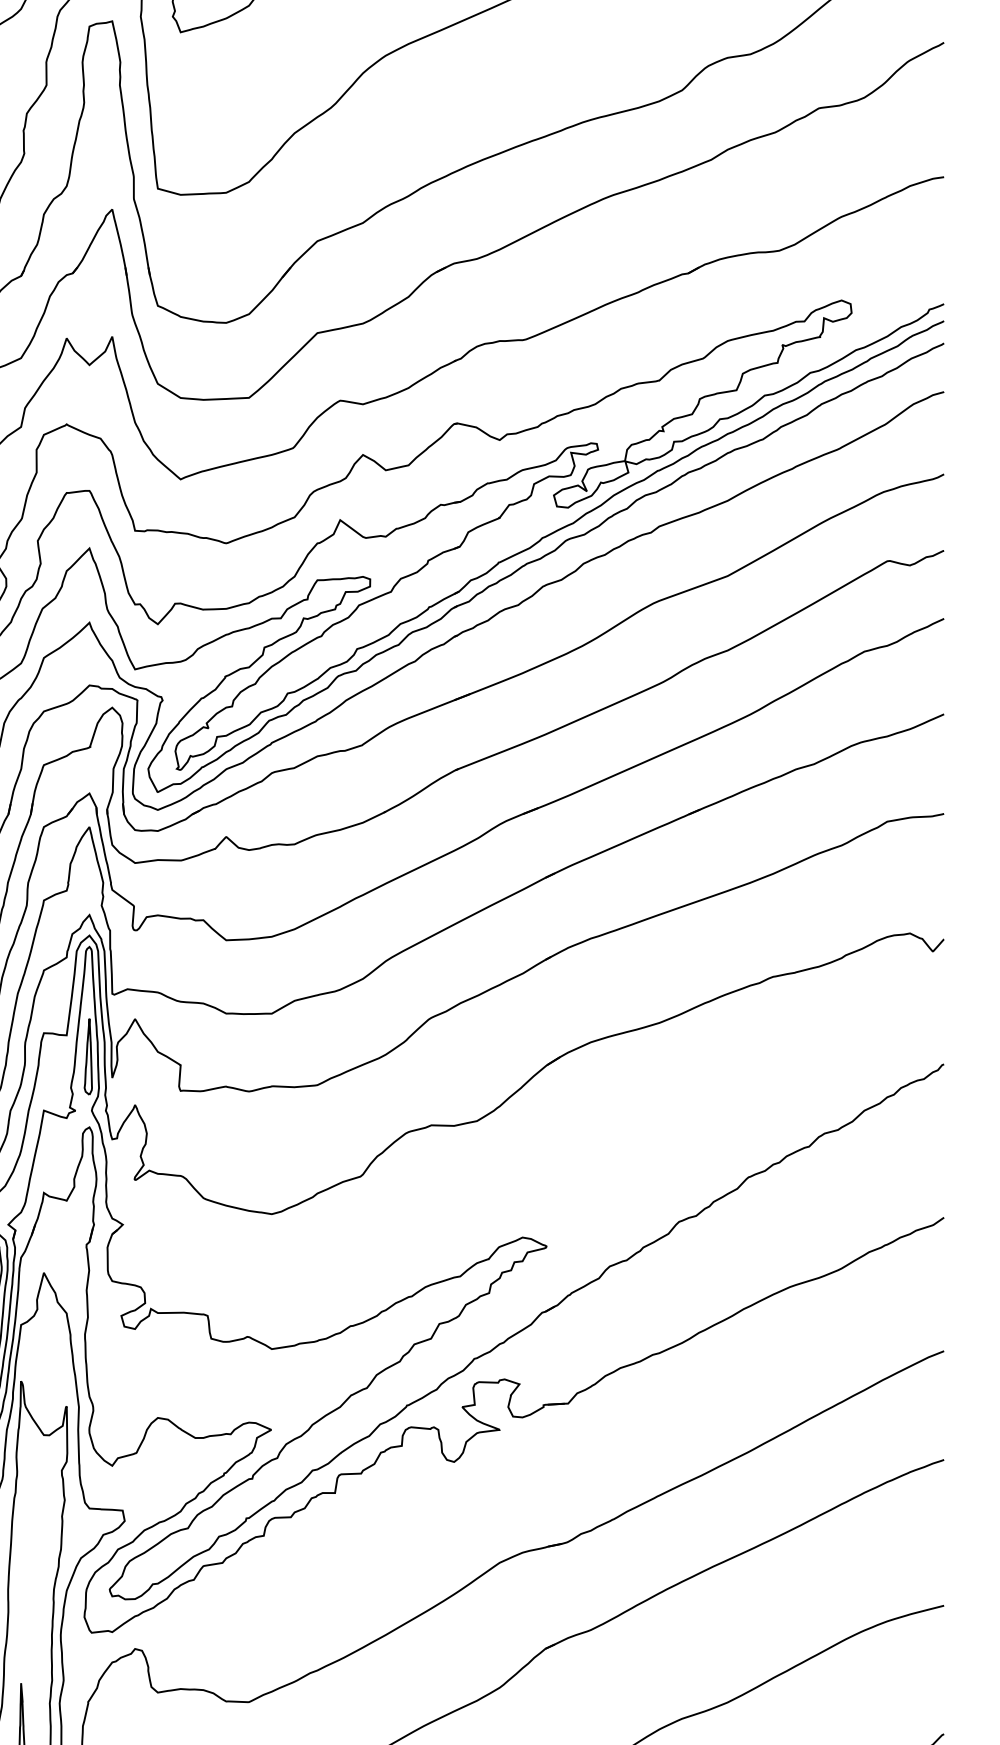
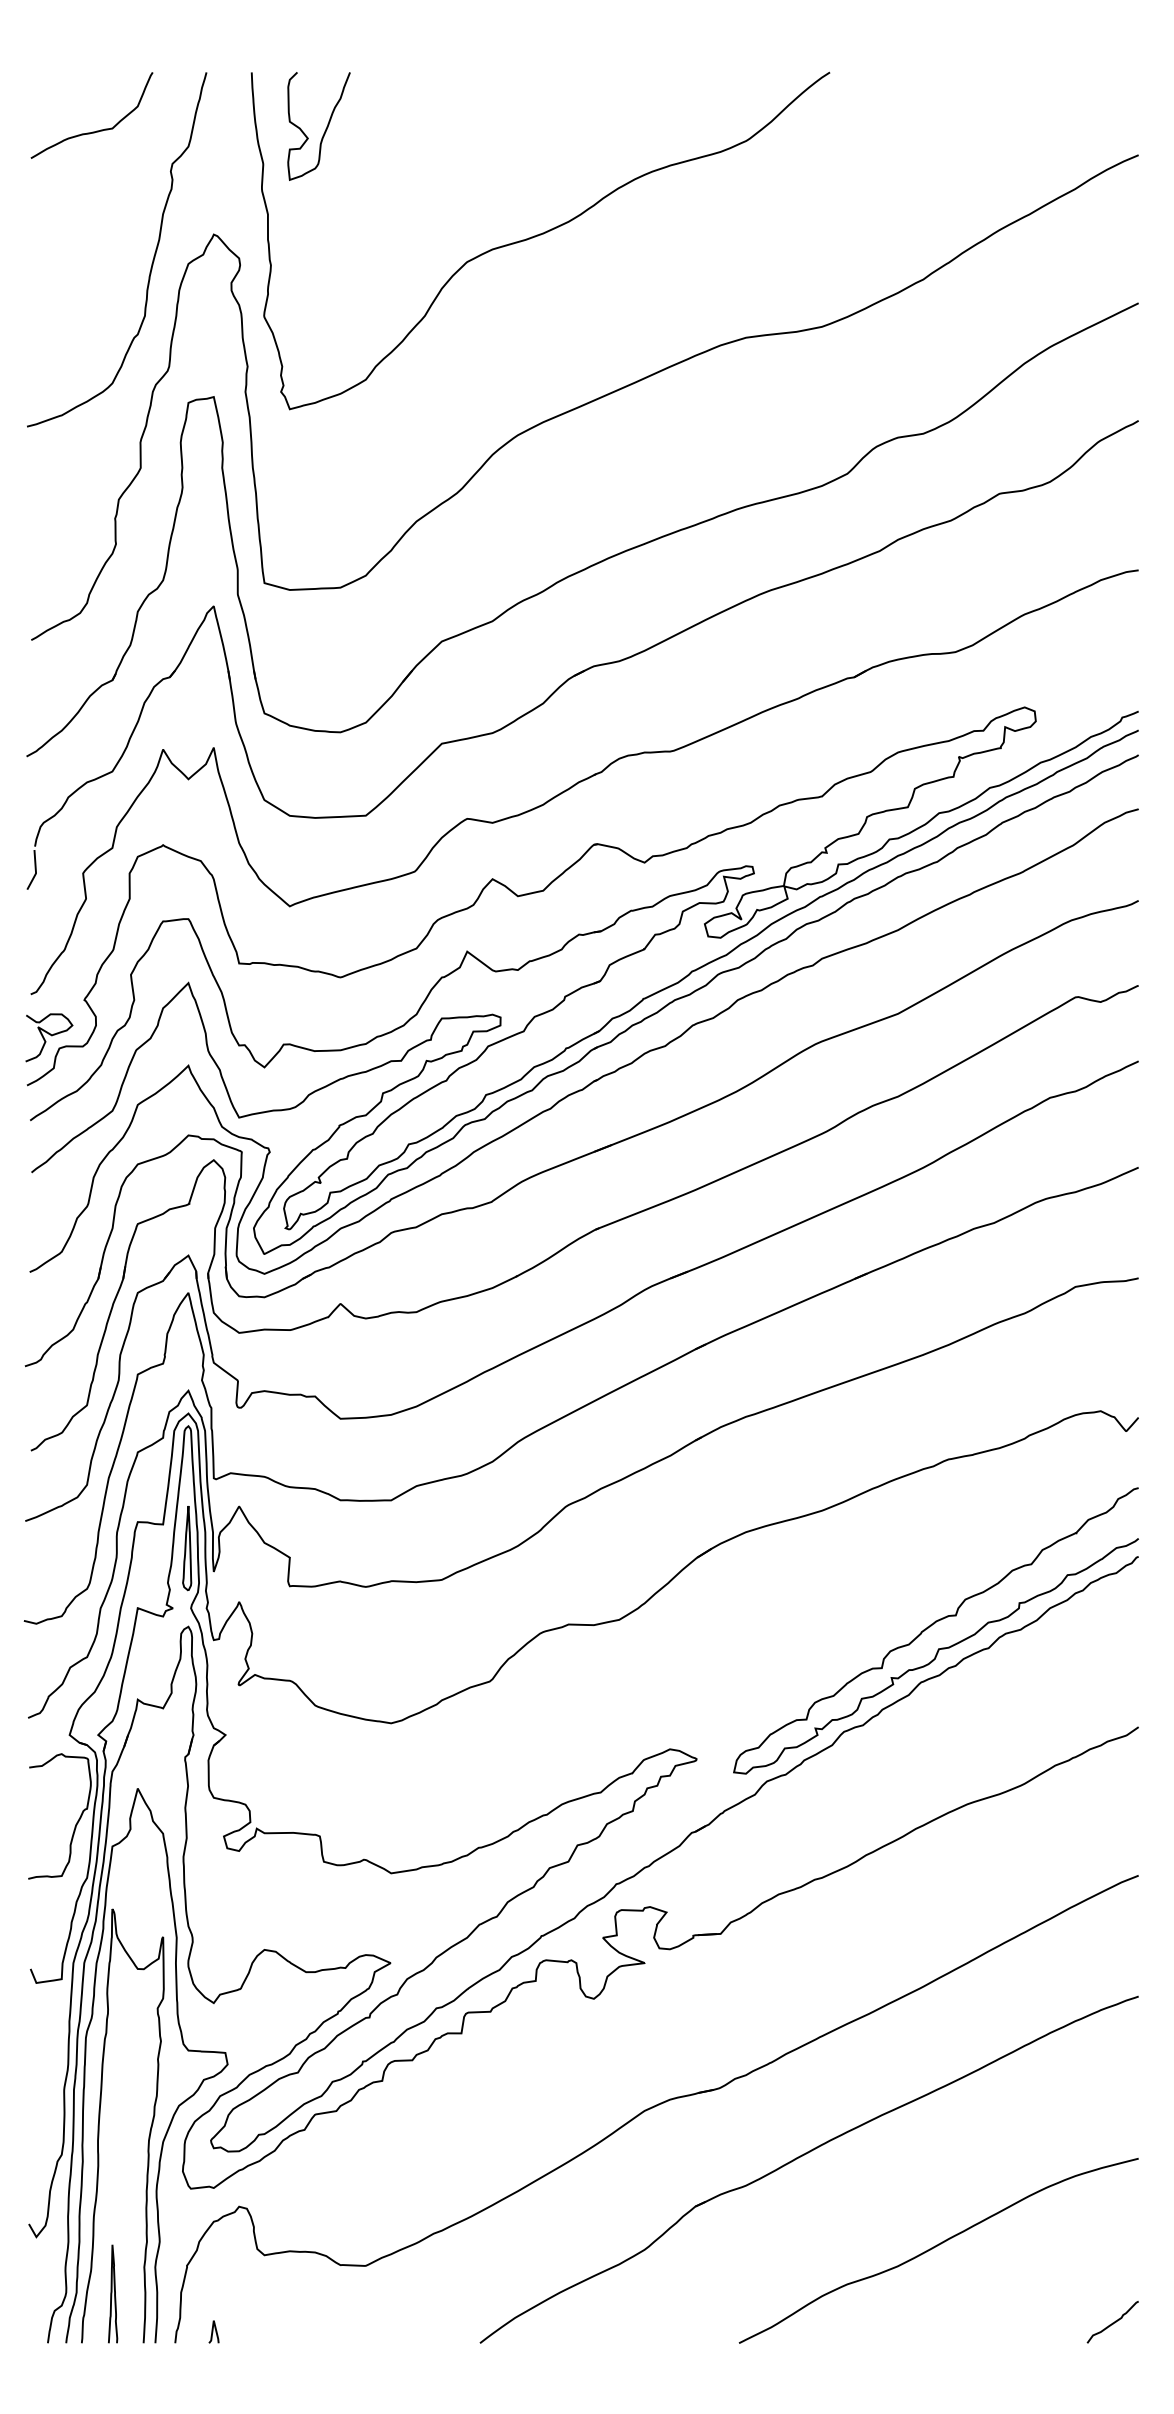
curve: (757, 1127) -> (931, 1626), added

